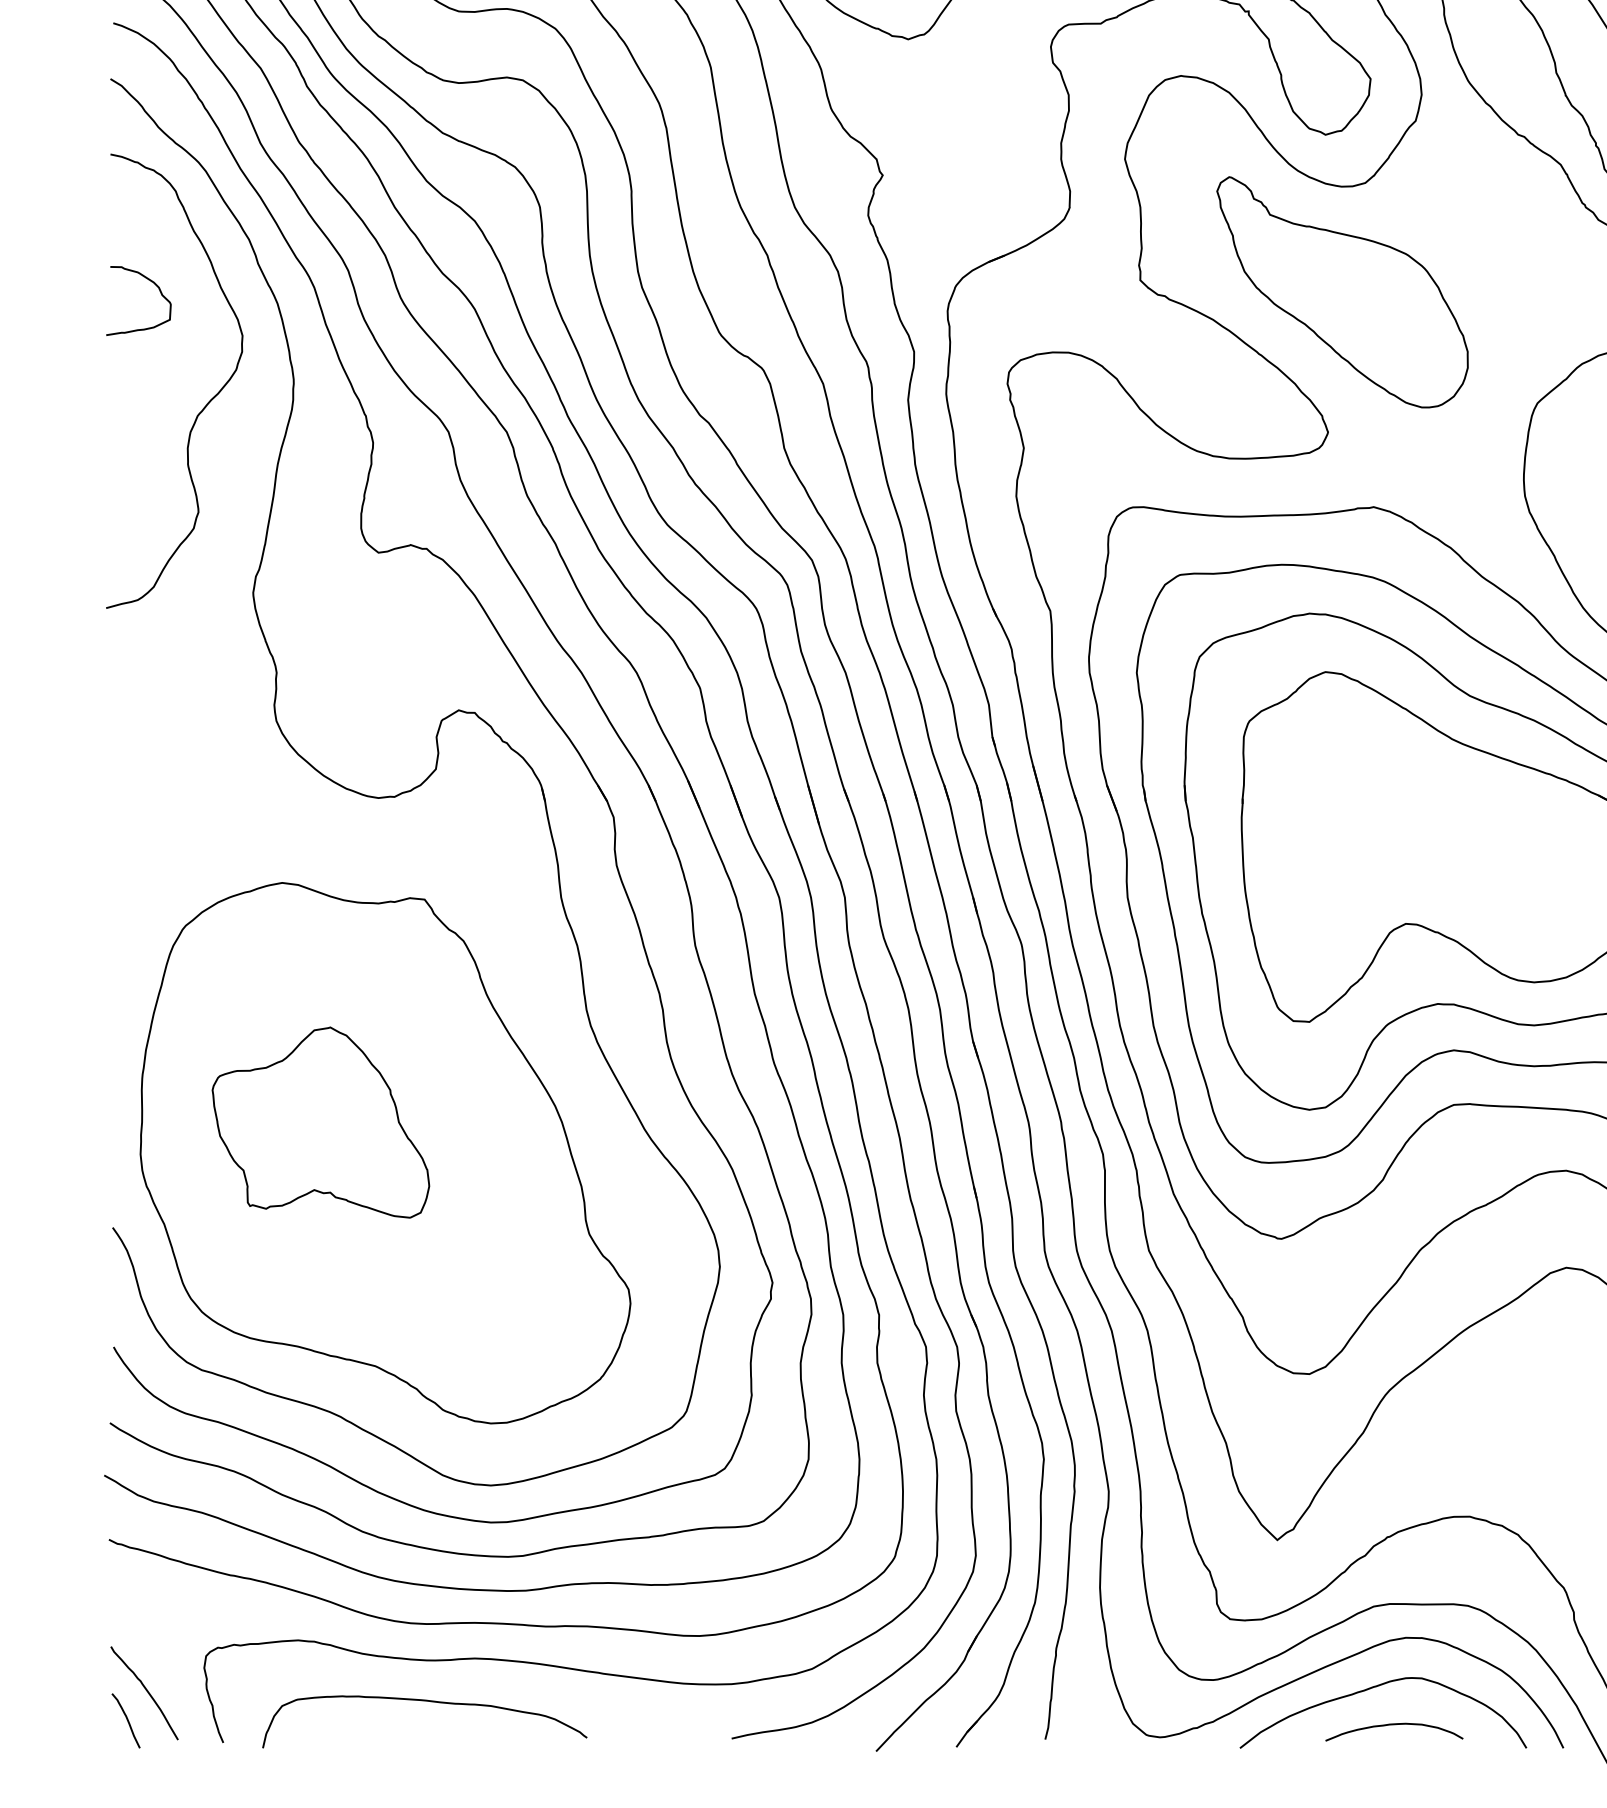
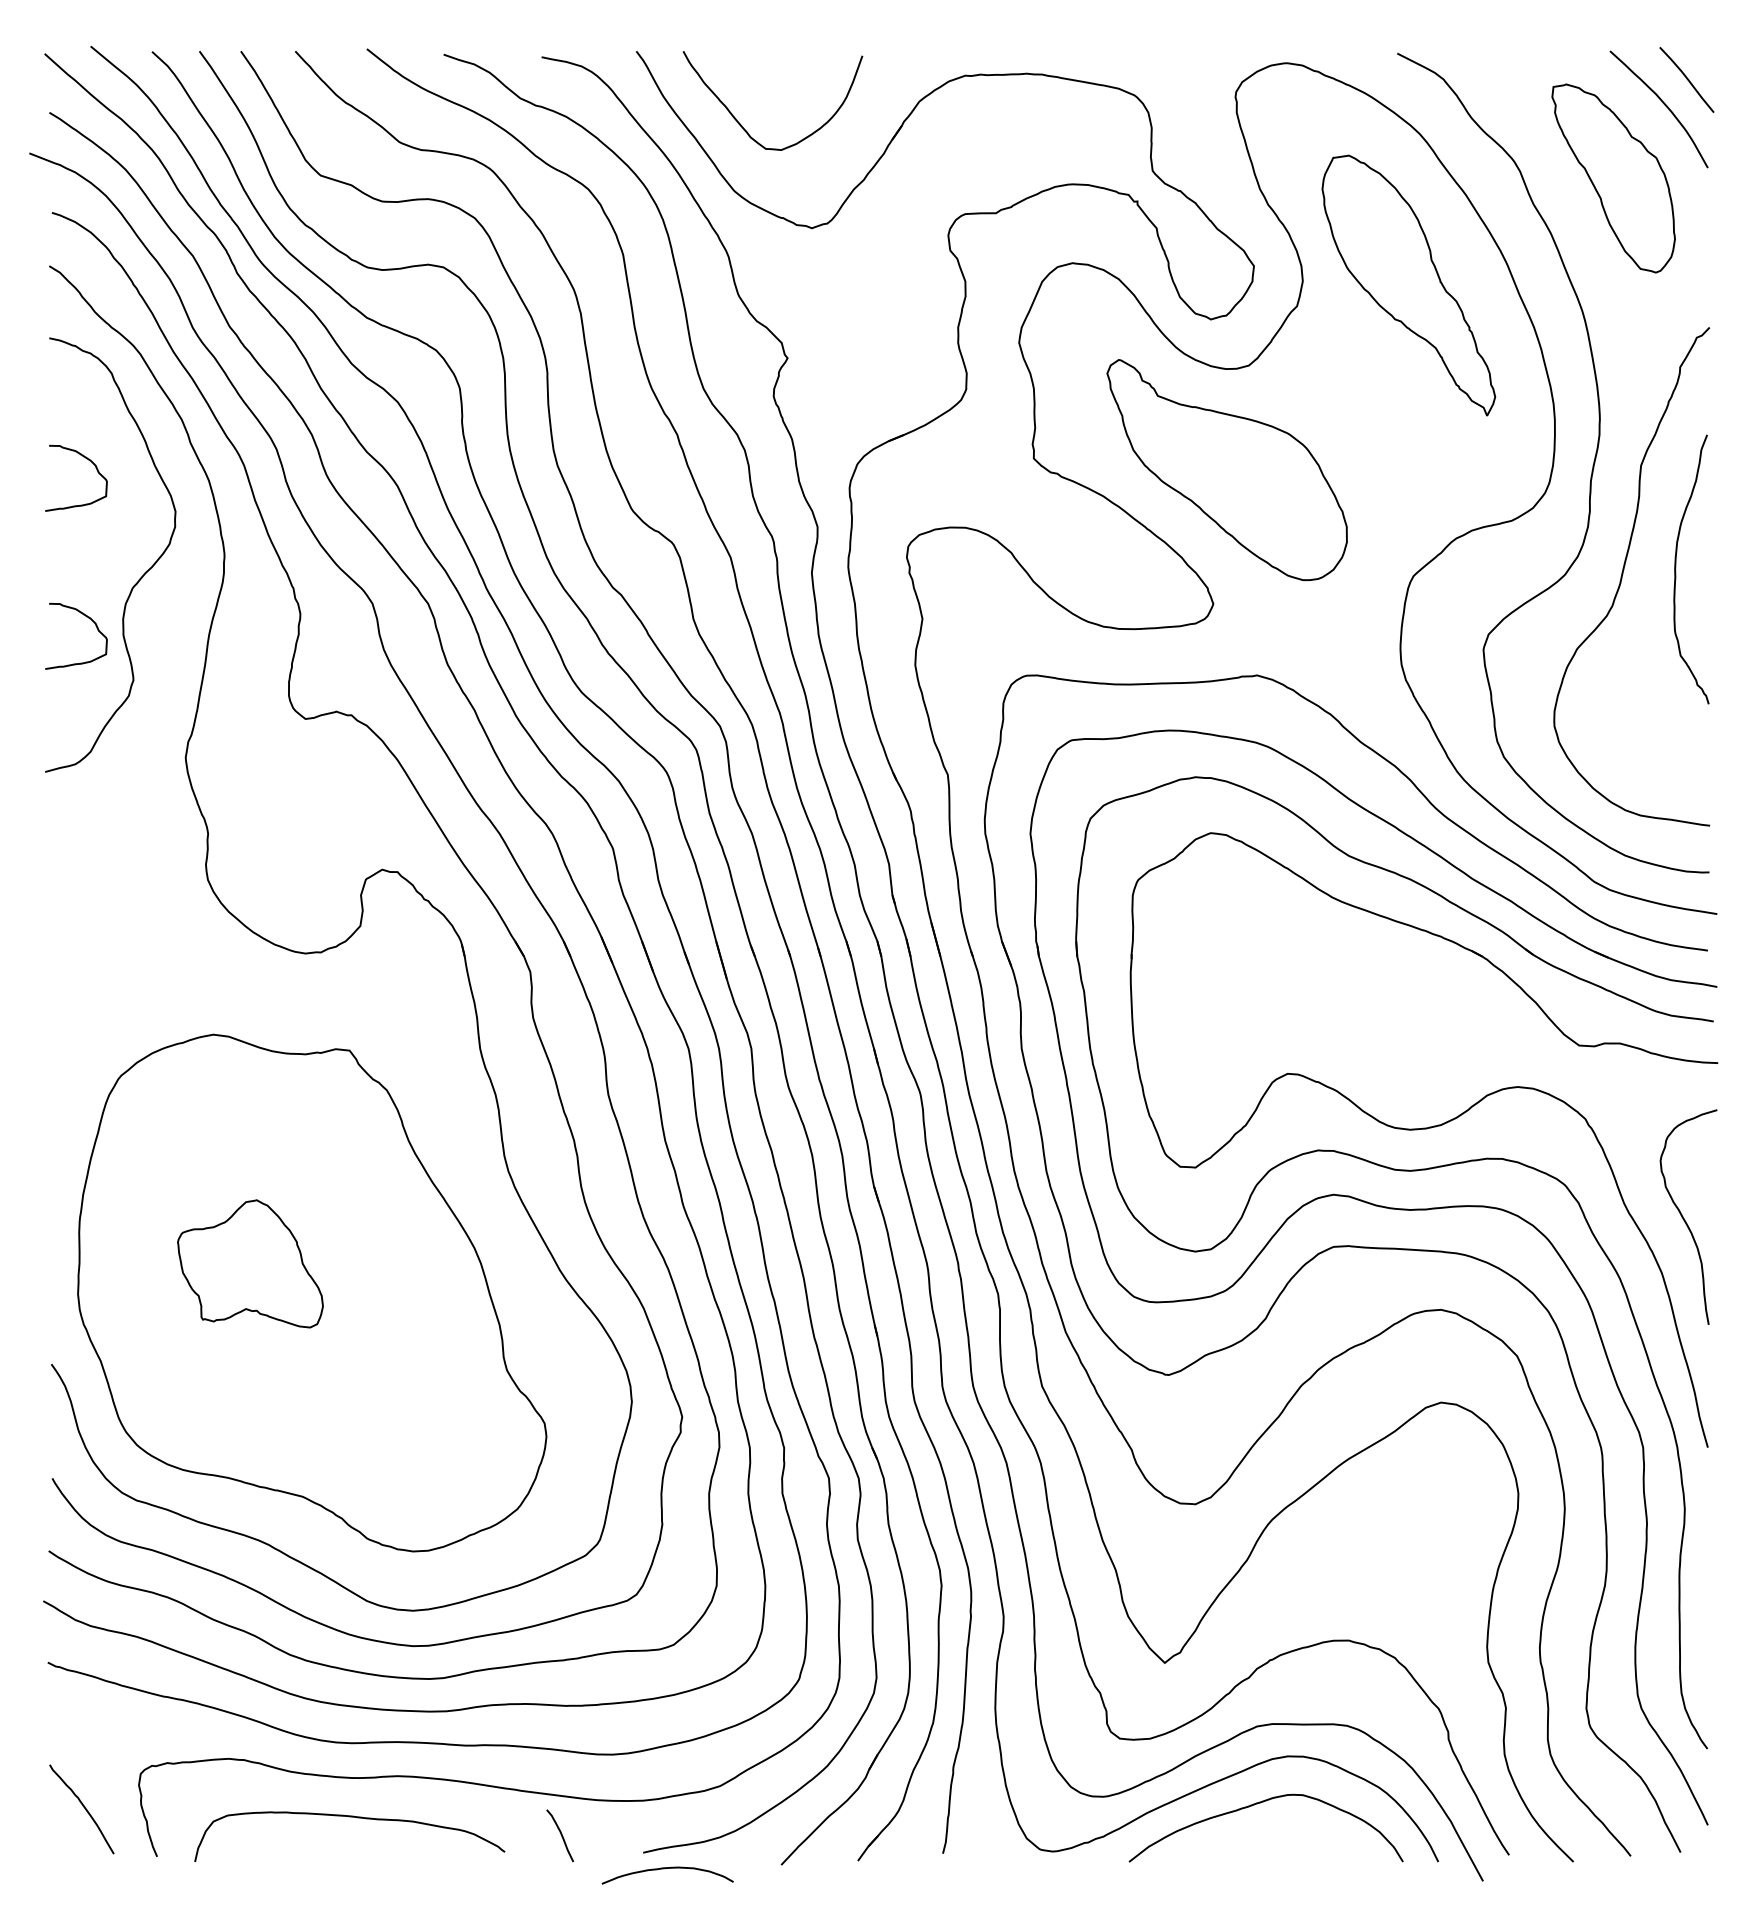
curve: (149, 446) -> (86, 617), added
part: (320, 1122) -> (250, 1263), size x0.7
curve: (126, 1719) -> (560, 1834), moved
curve: (1392, 1725) -> (665, 1869), moved

